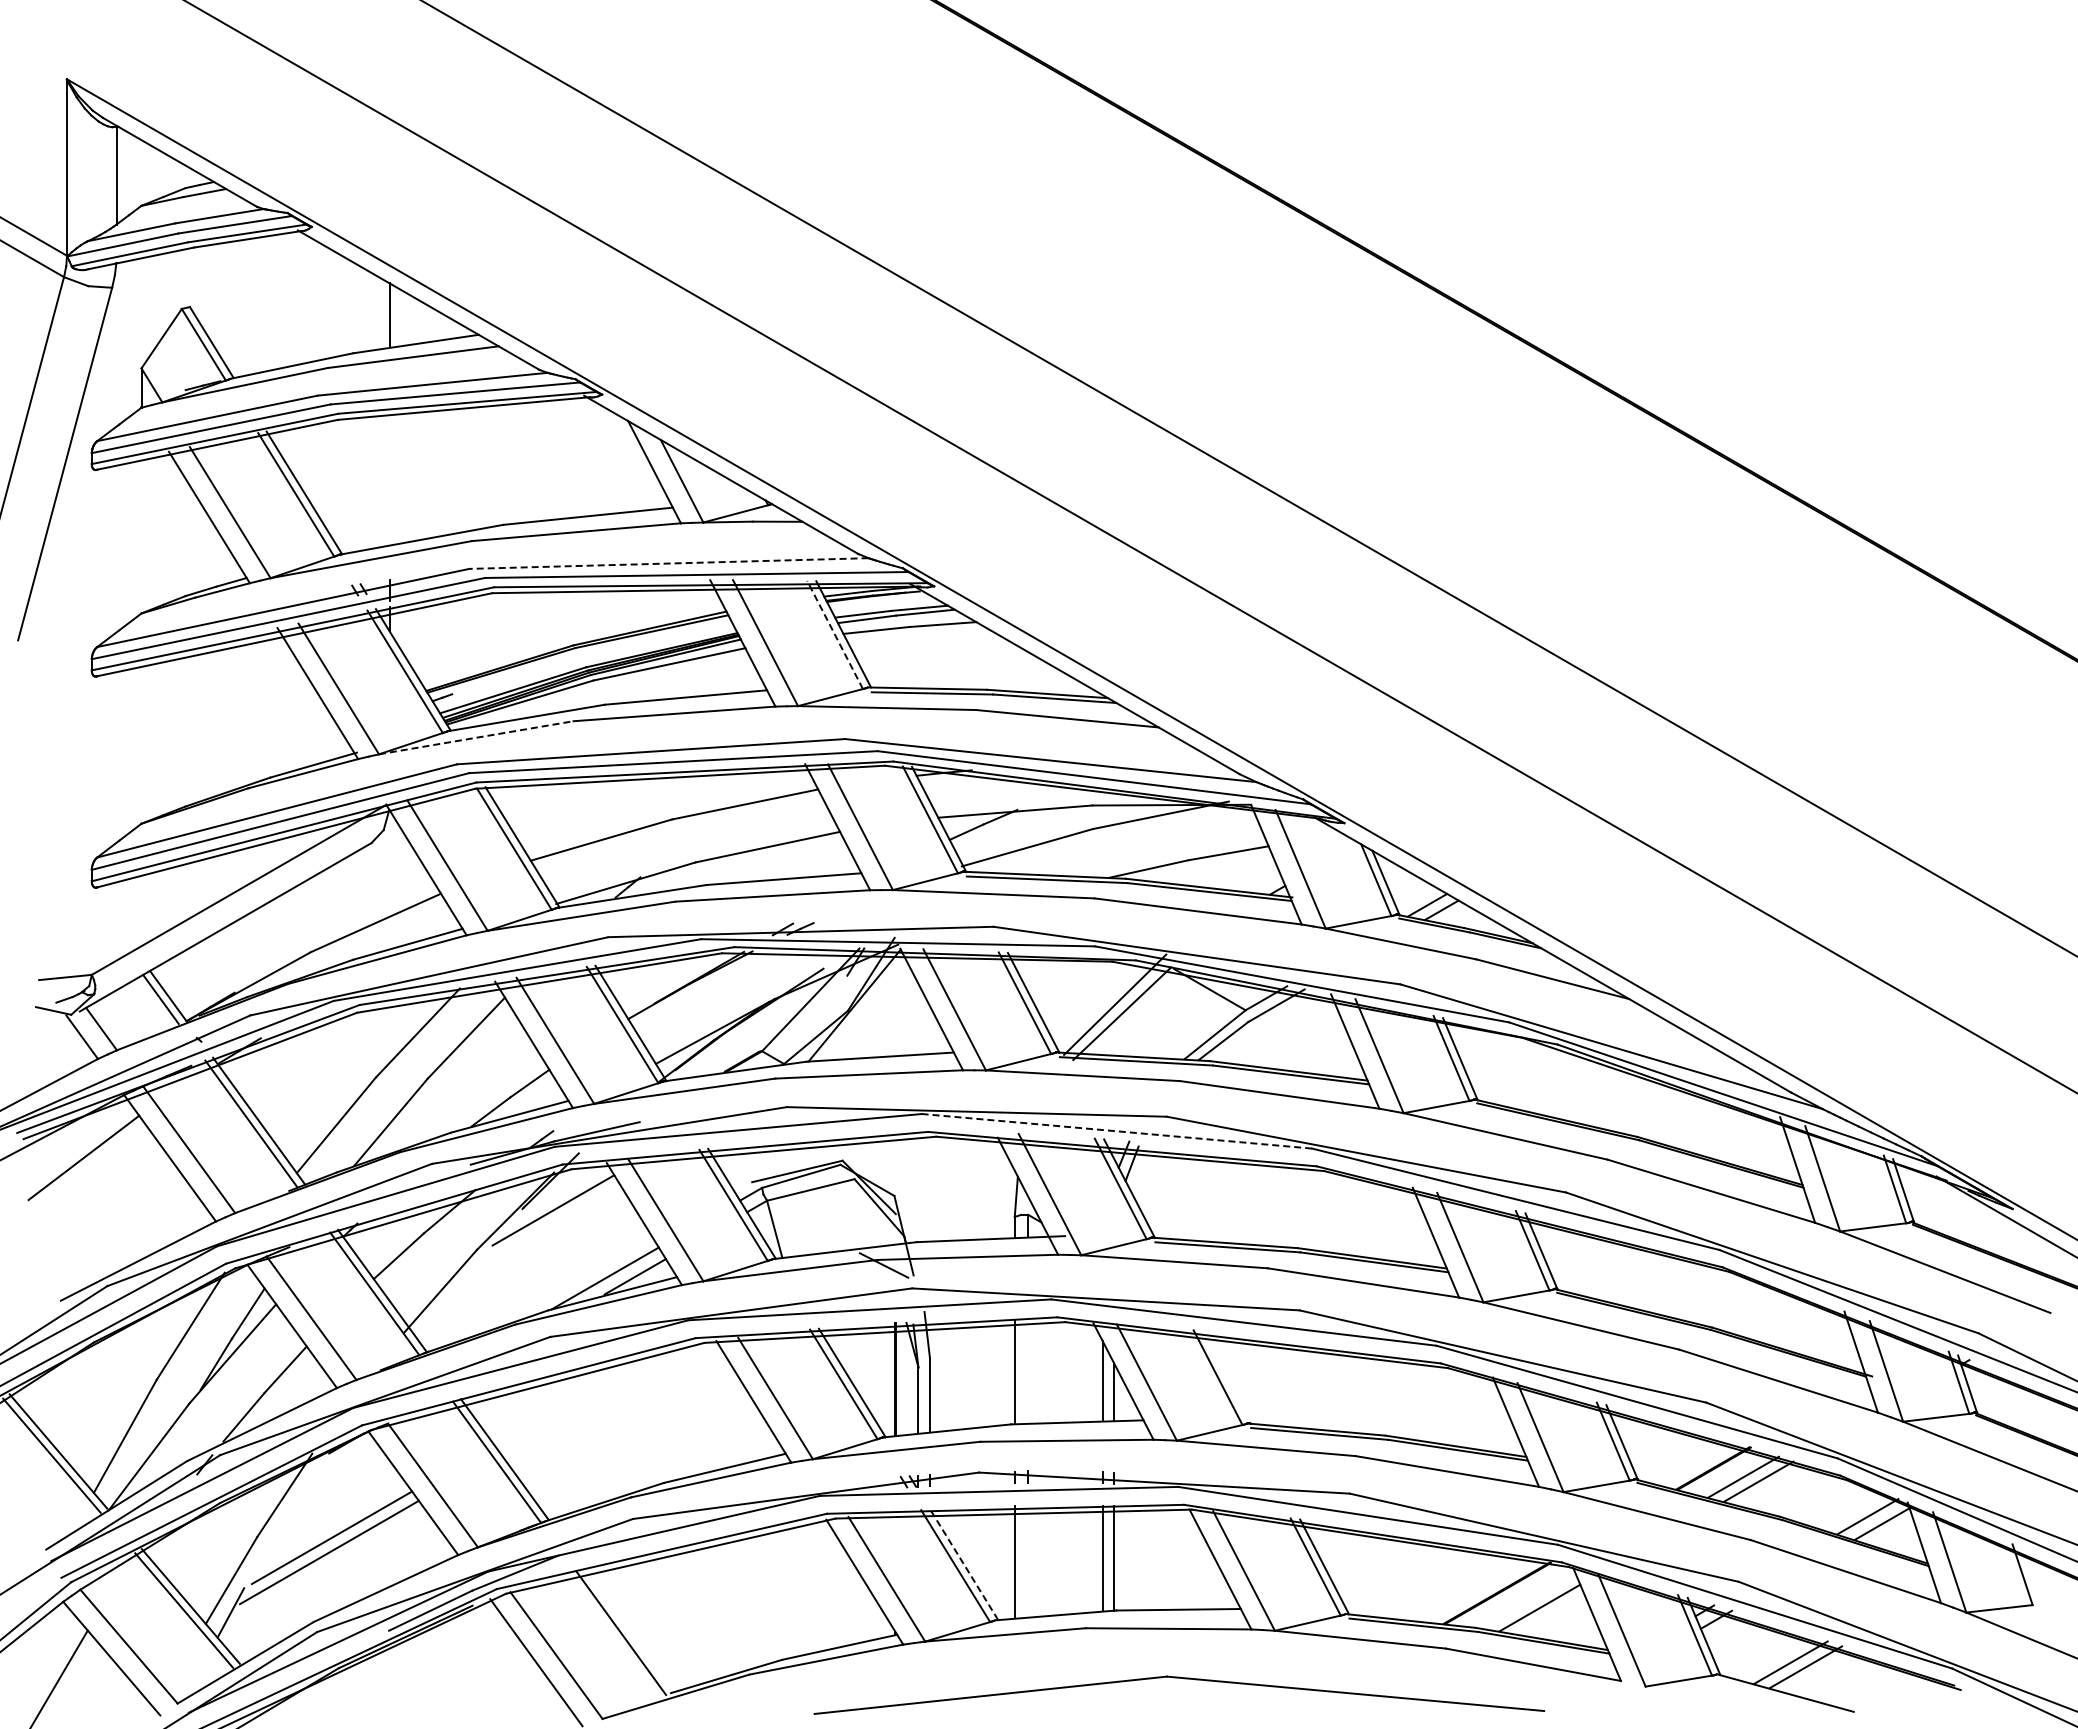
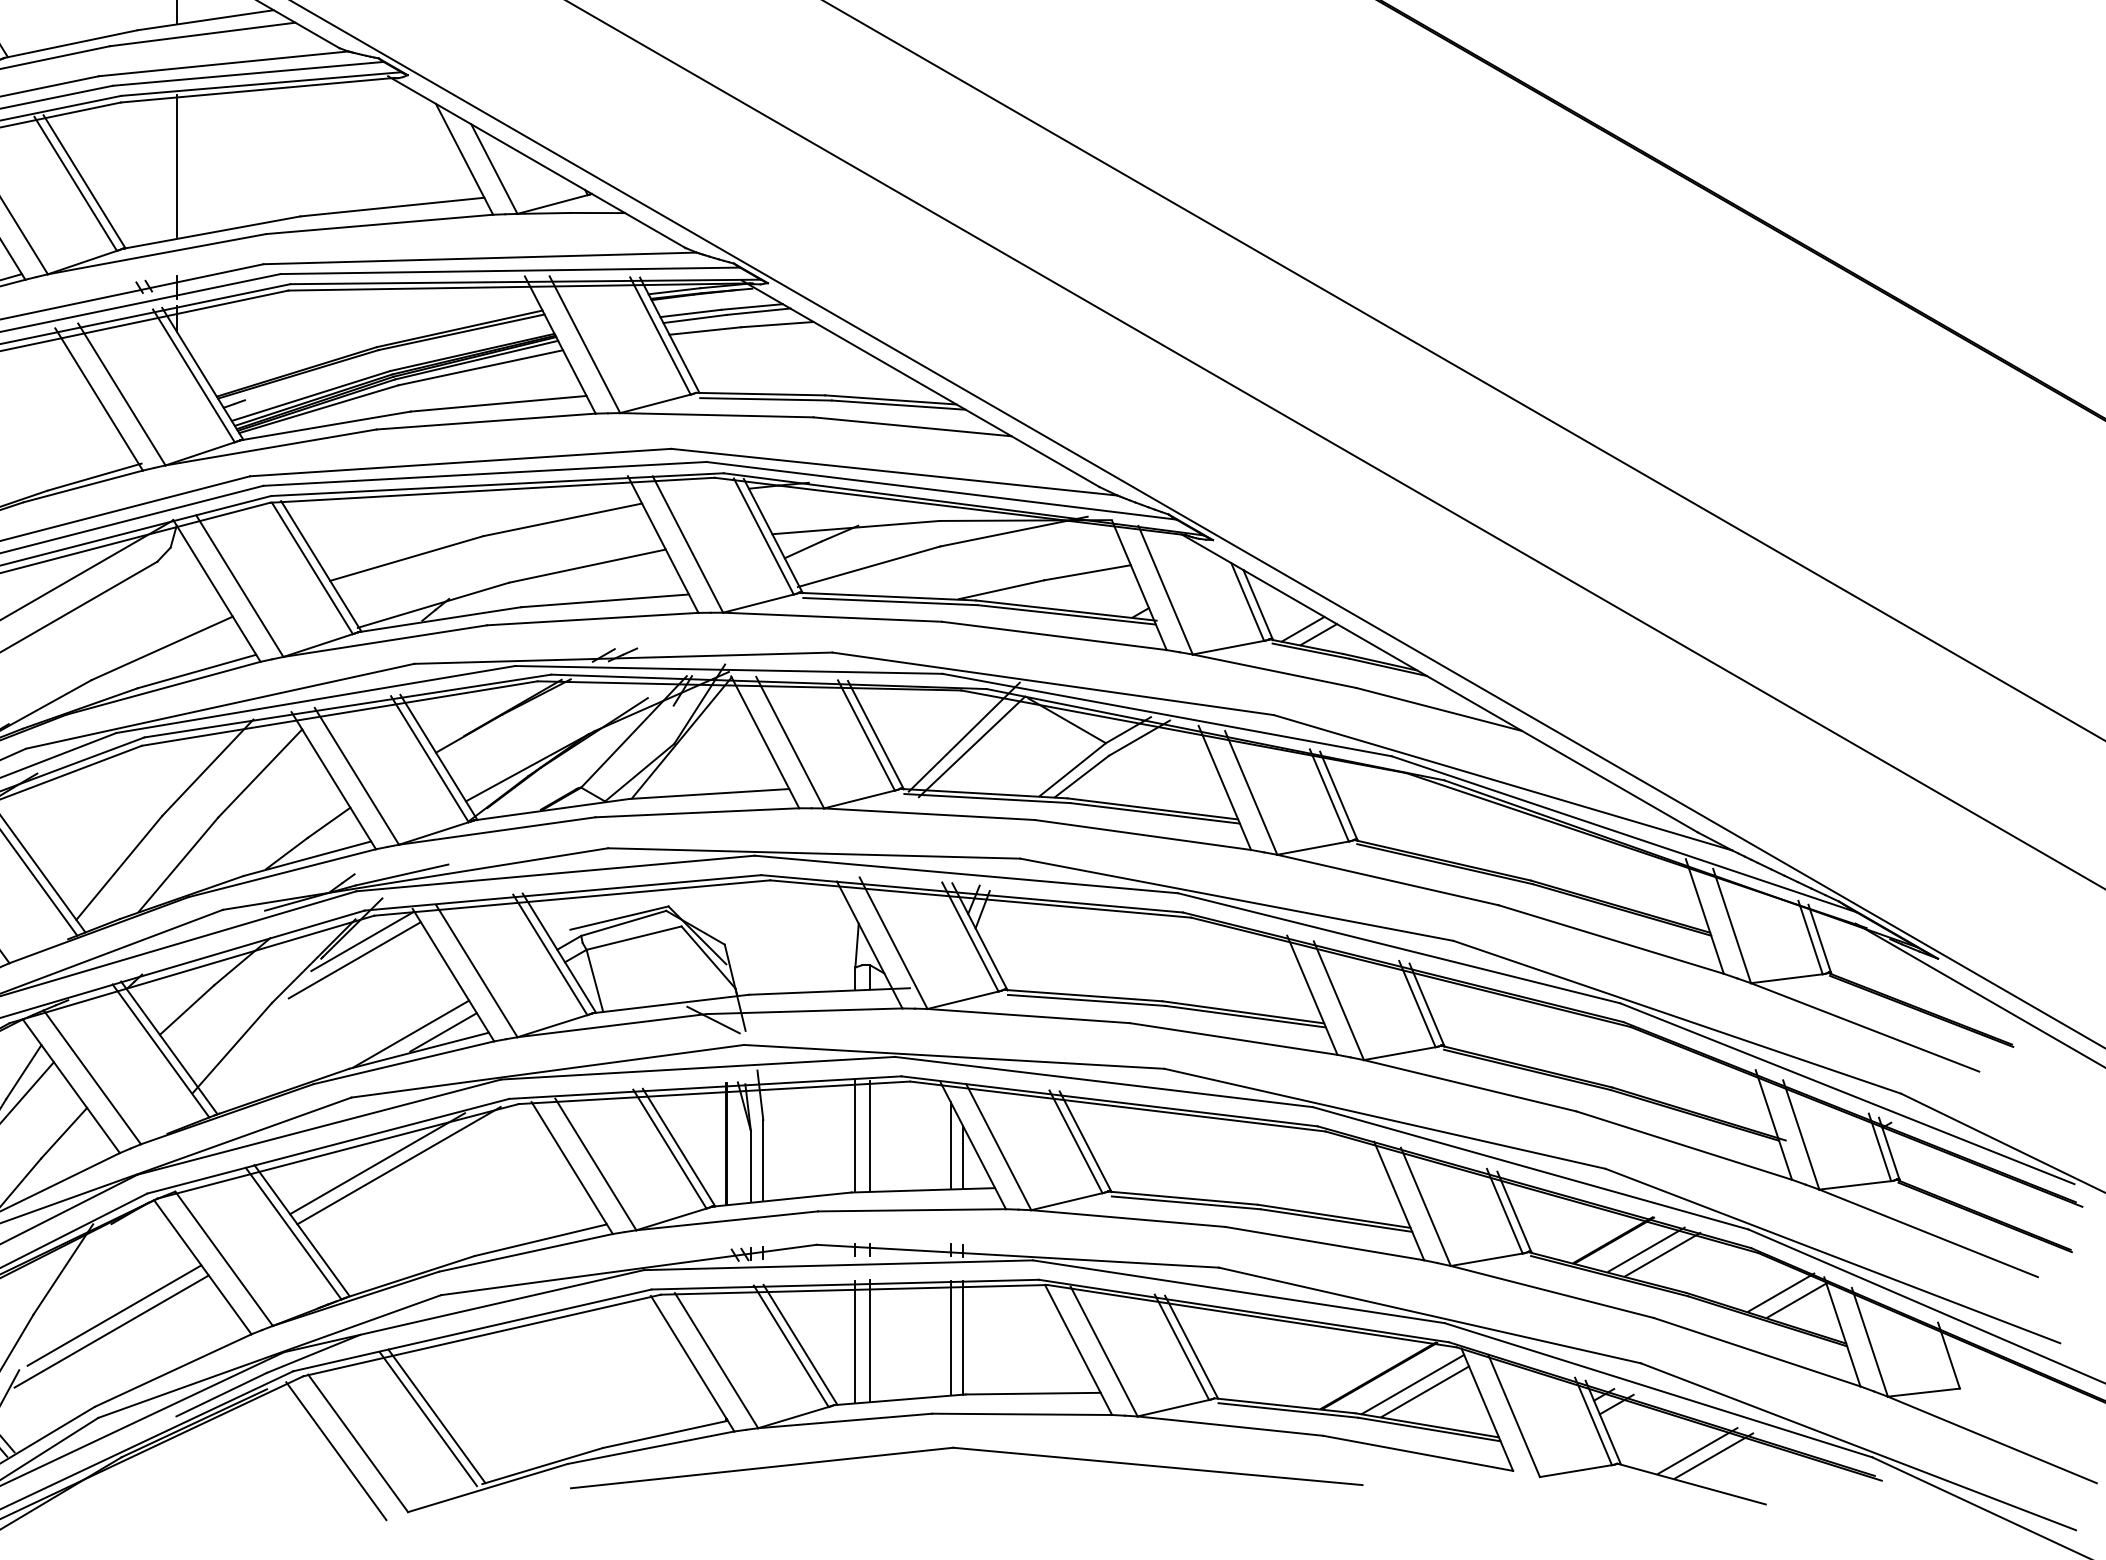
line: (389, 478) -> (176, 166), added
line: (668, 563) -> (479, 258), dashed -> solid
line: (835, 635) -> (660, 336), dashed -> solid
line: (476, 737) -> (271, 447), dashed -> solid
line: (1117, 1131) -> (966, 874), dashed -> solid
line: (560, 1192) -> (362, 940), added
line: (1028, 1372) -> (870, 1136), added
line: (1226, 1377) -> (1085, 1141), added
line: (574, 1397) -> (377, 1163), added
line: (593, 1399) -> (398, 1165), added
line: (1028, 1560) -> (870, 1340), added
line: (964, 1564) -> (800, 1344), dashed -> solid
line: (1528, 1601) -> (1412, 1384), added
line: (628, 1630) -> (436, 1416), added
part: (1184, 1679) -> (972, 1450), moved

